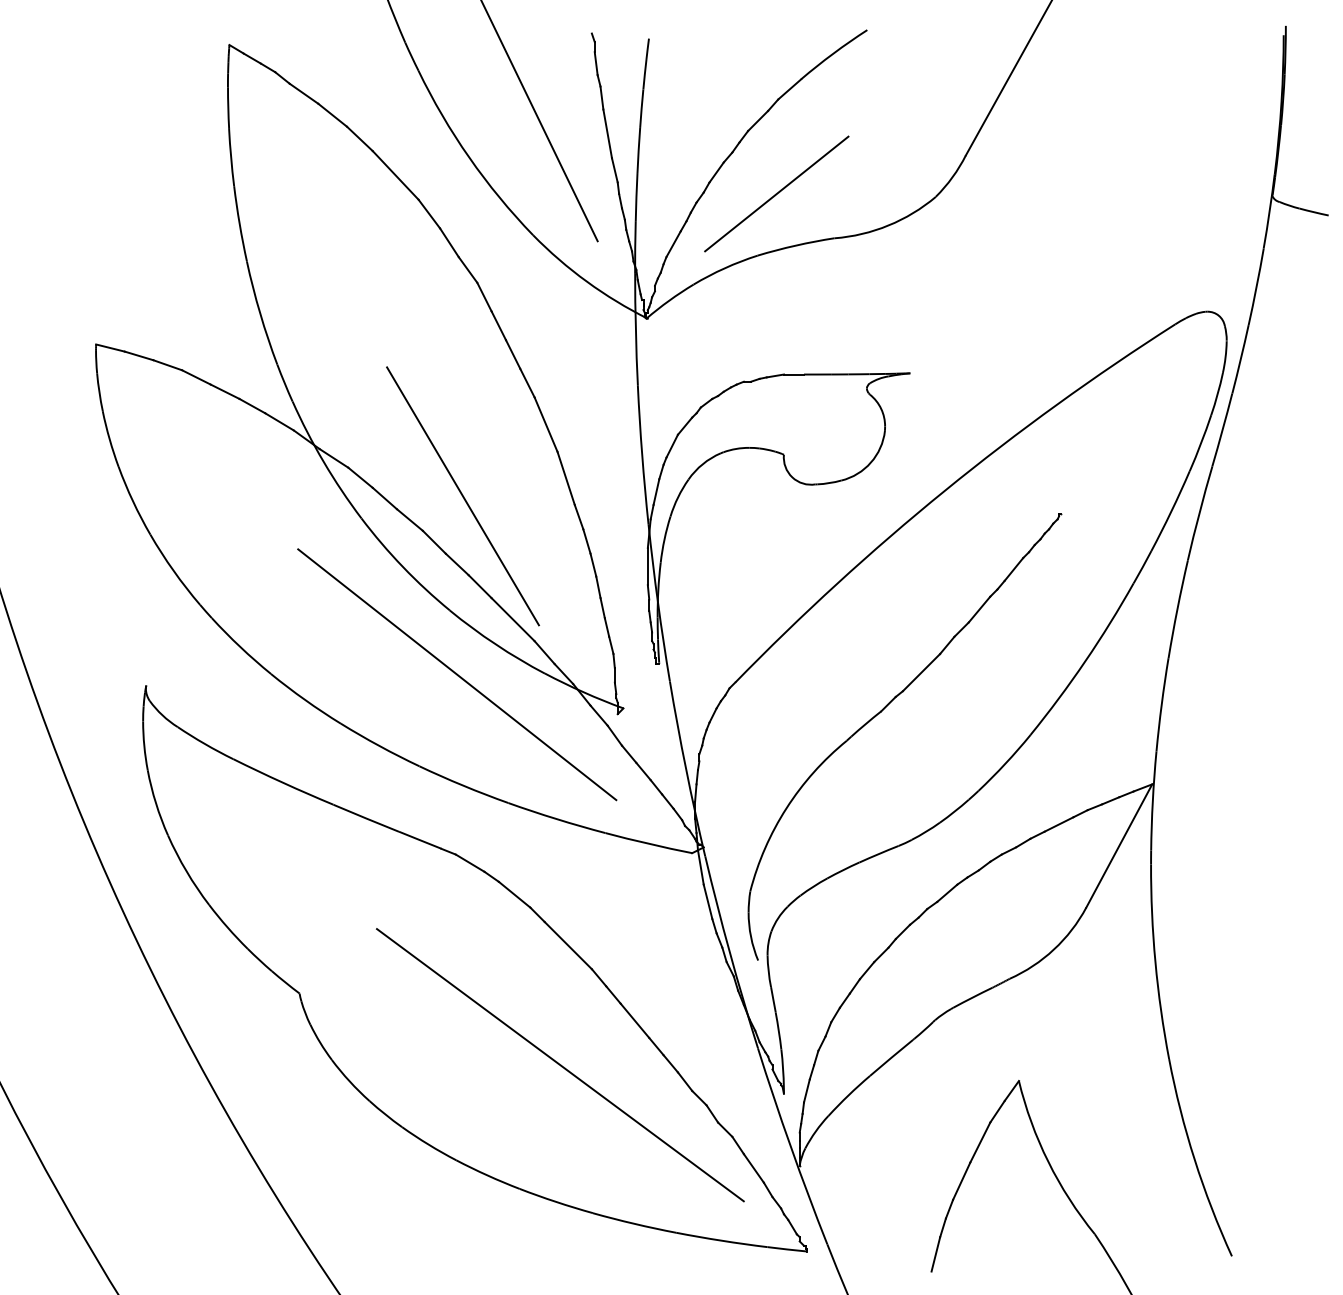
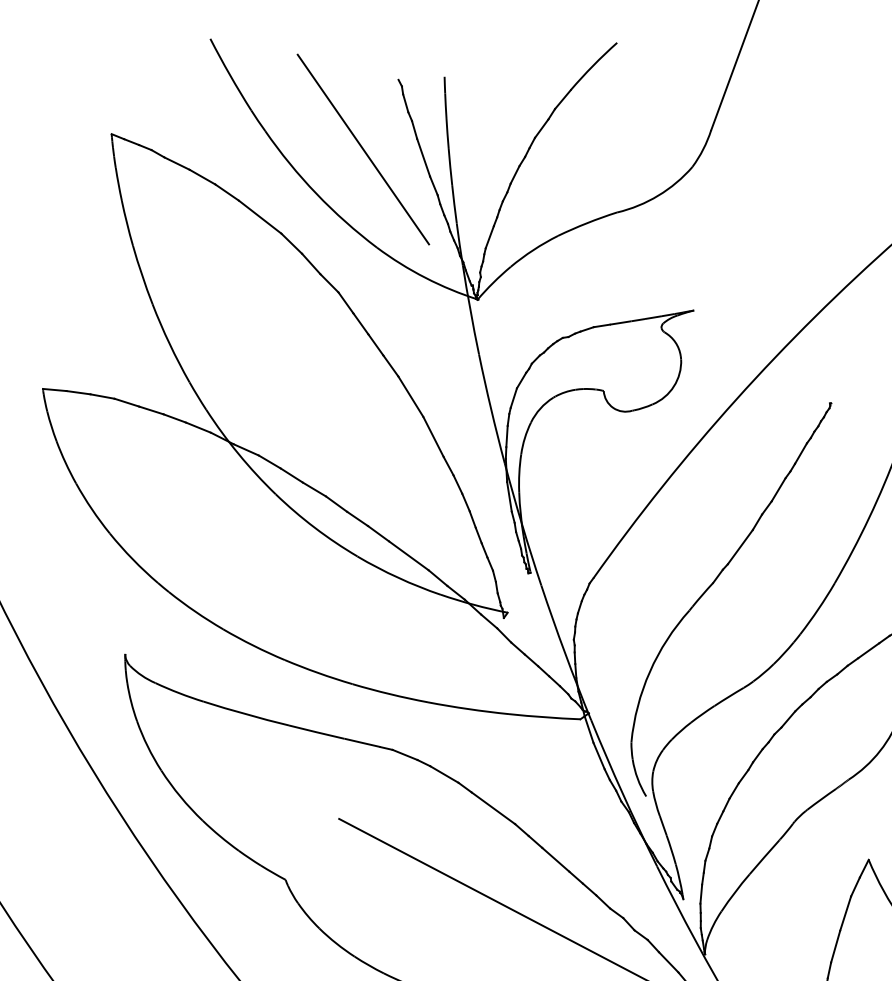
line: (776, 193) -> (565, 184), removed
line: (462, 496) -> (353, 464), removed
line: (457, 674) -> (371, 606), removed

